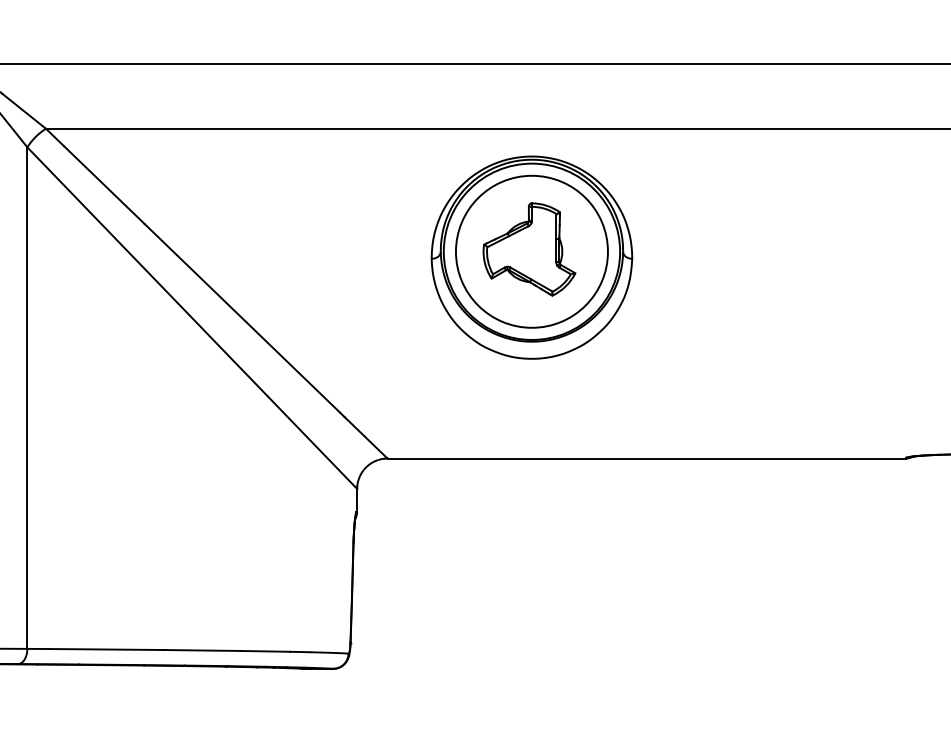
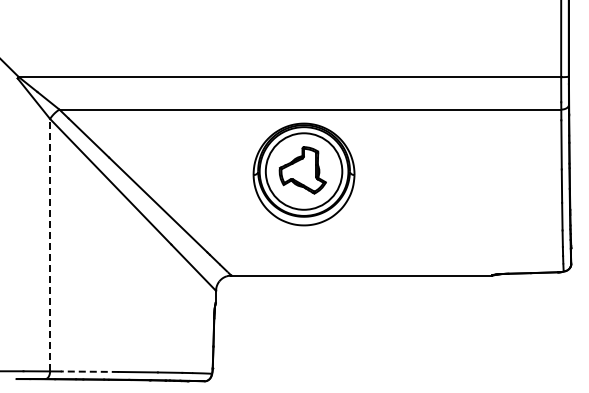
line: (28, 396) -> (50, 244), solid -> dashed
line: (105, 649) -> (89, 371), solid -> dashed

